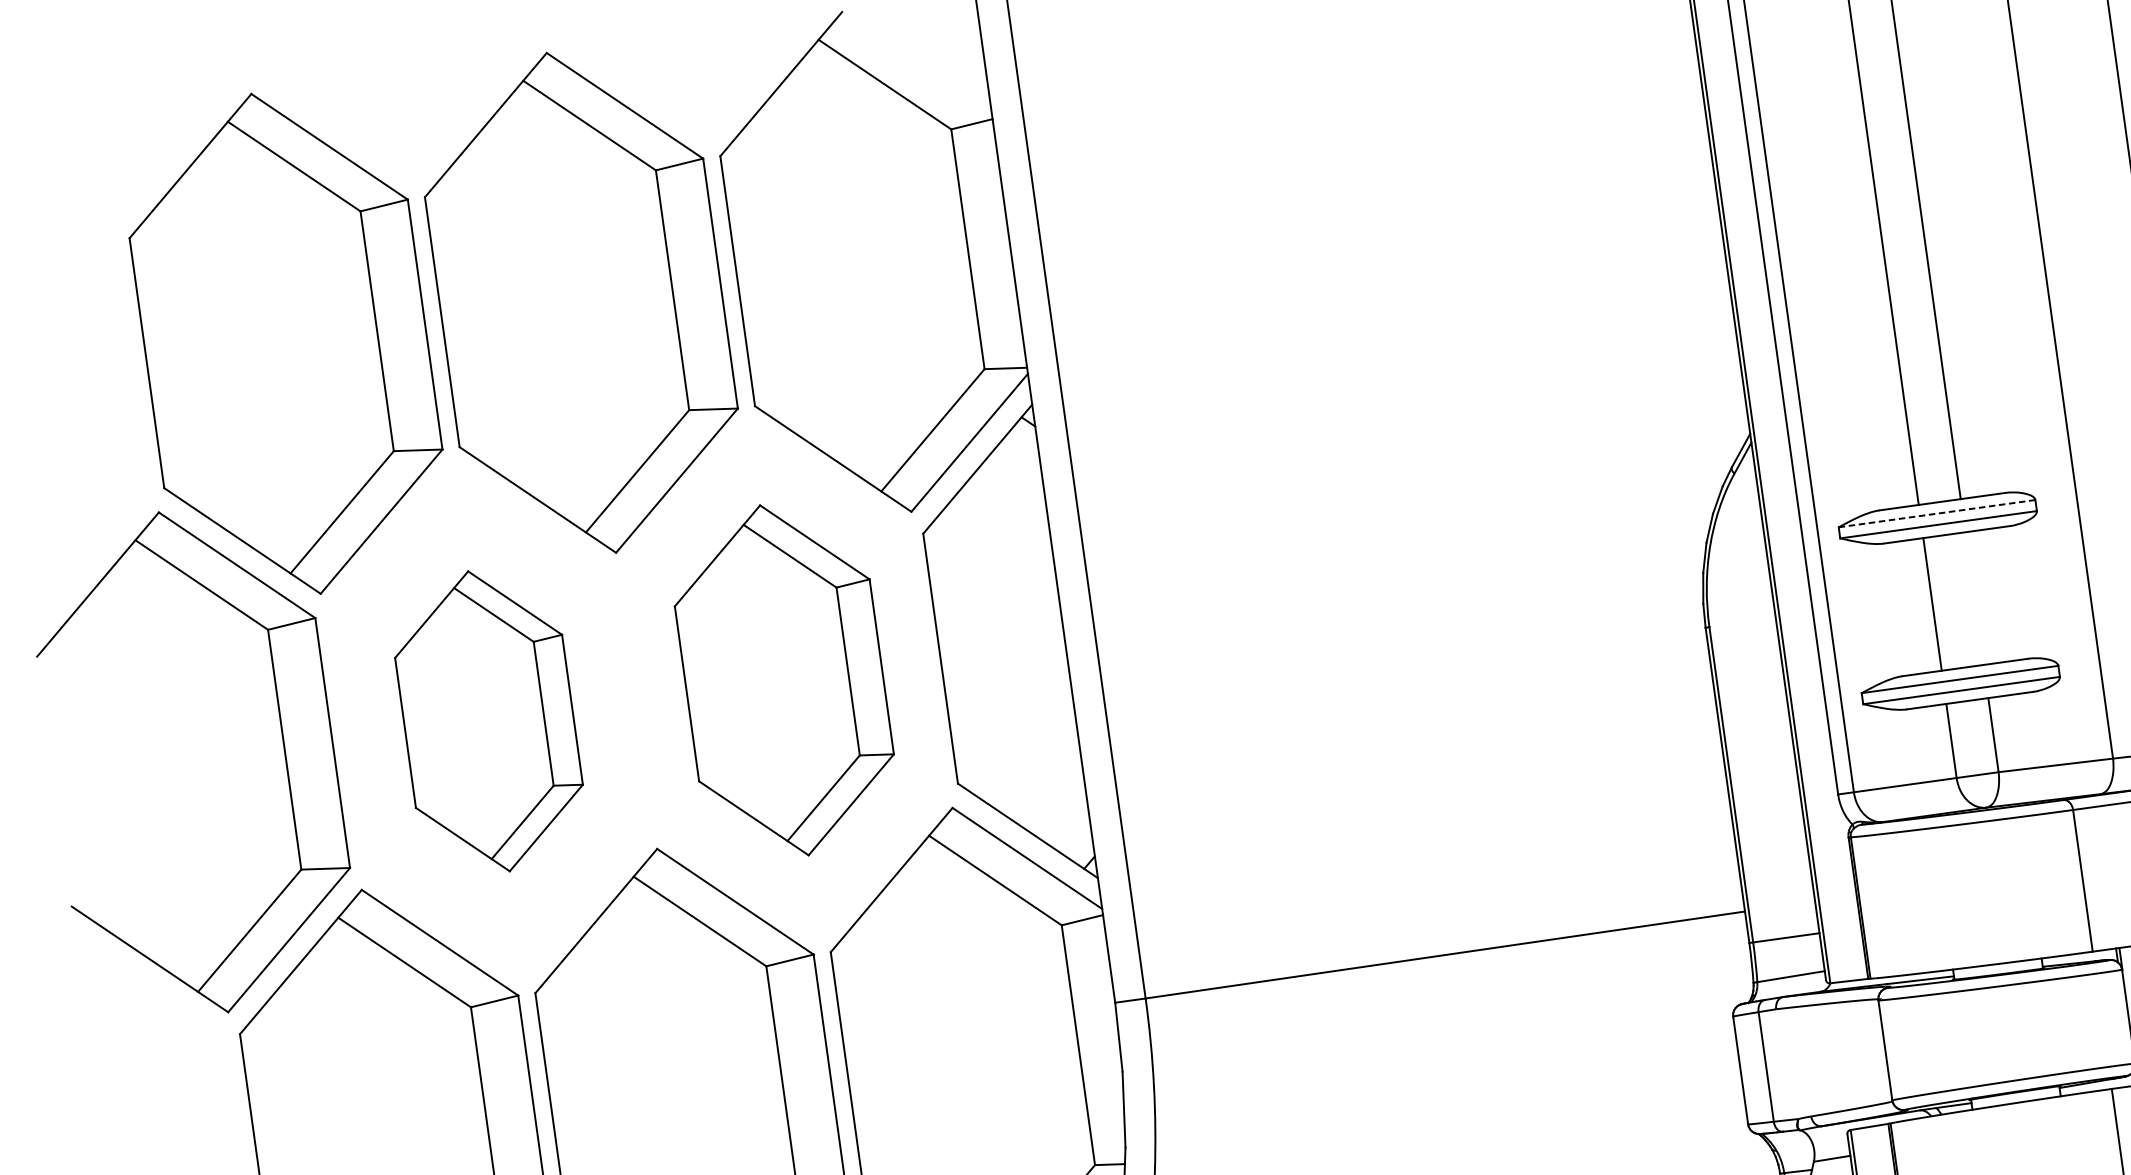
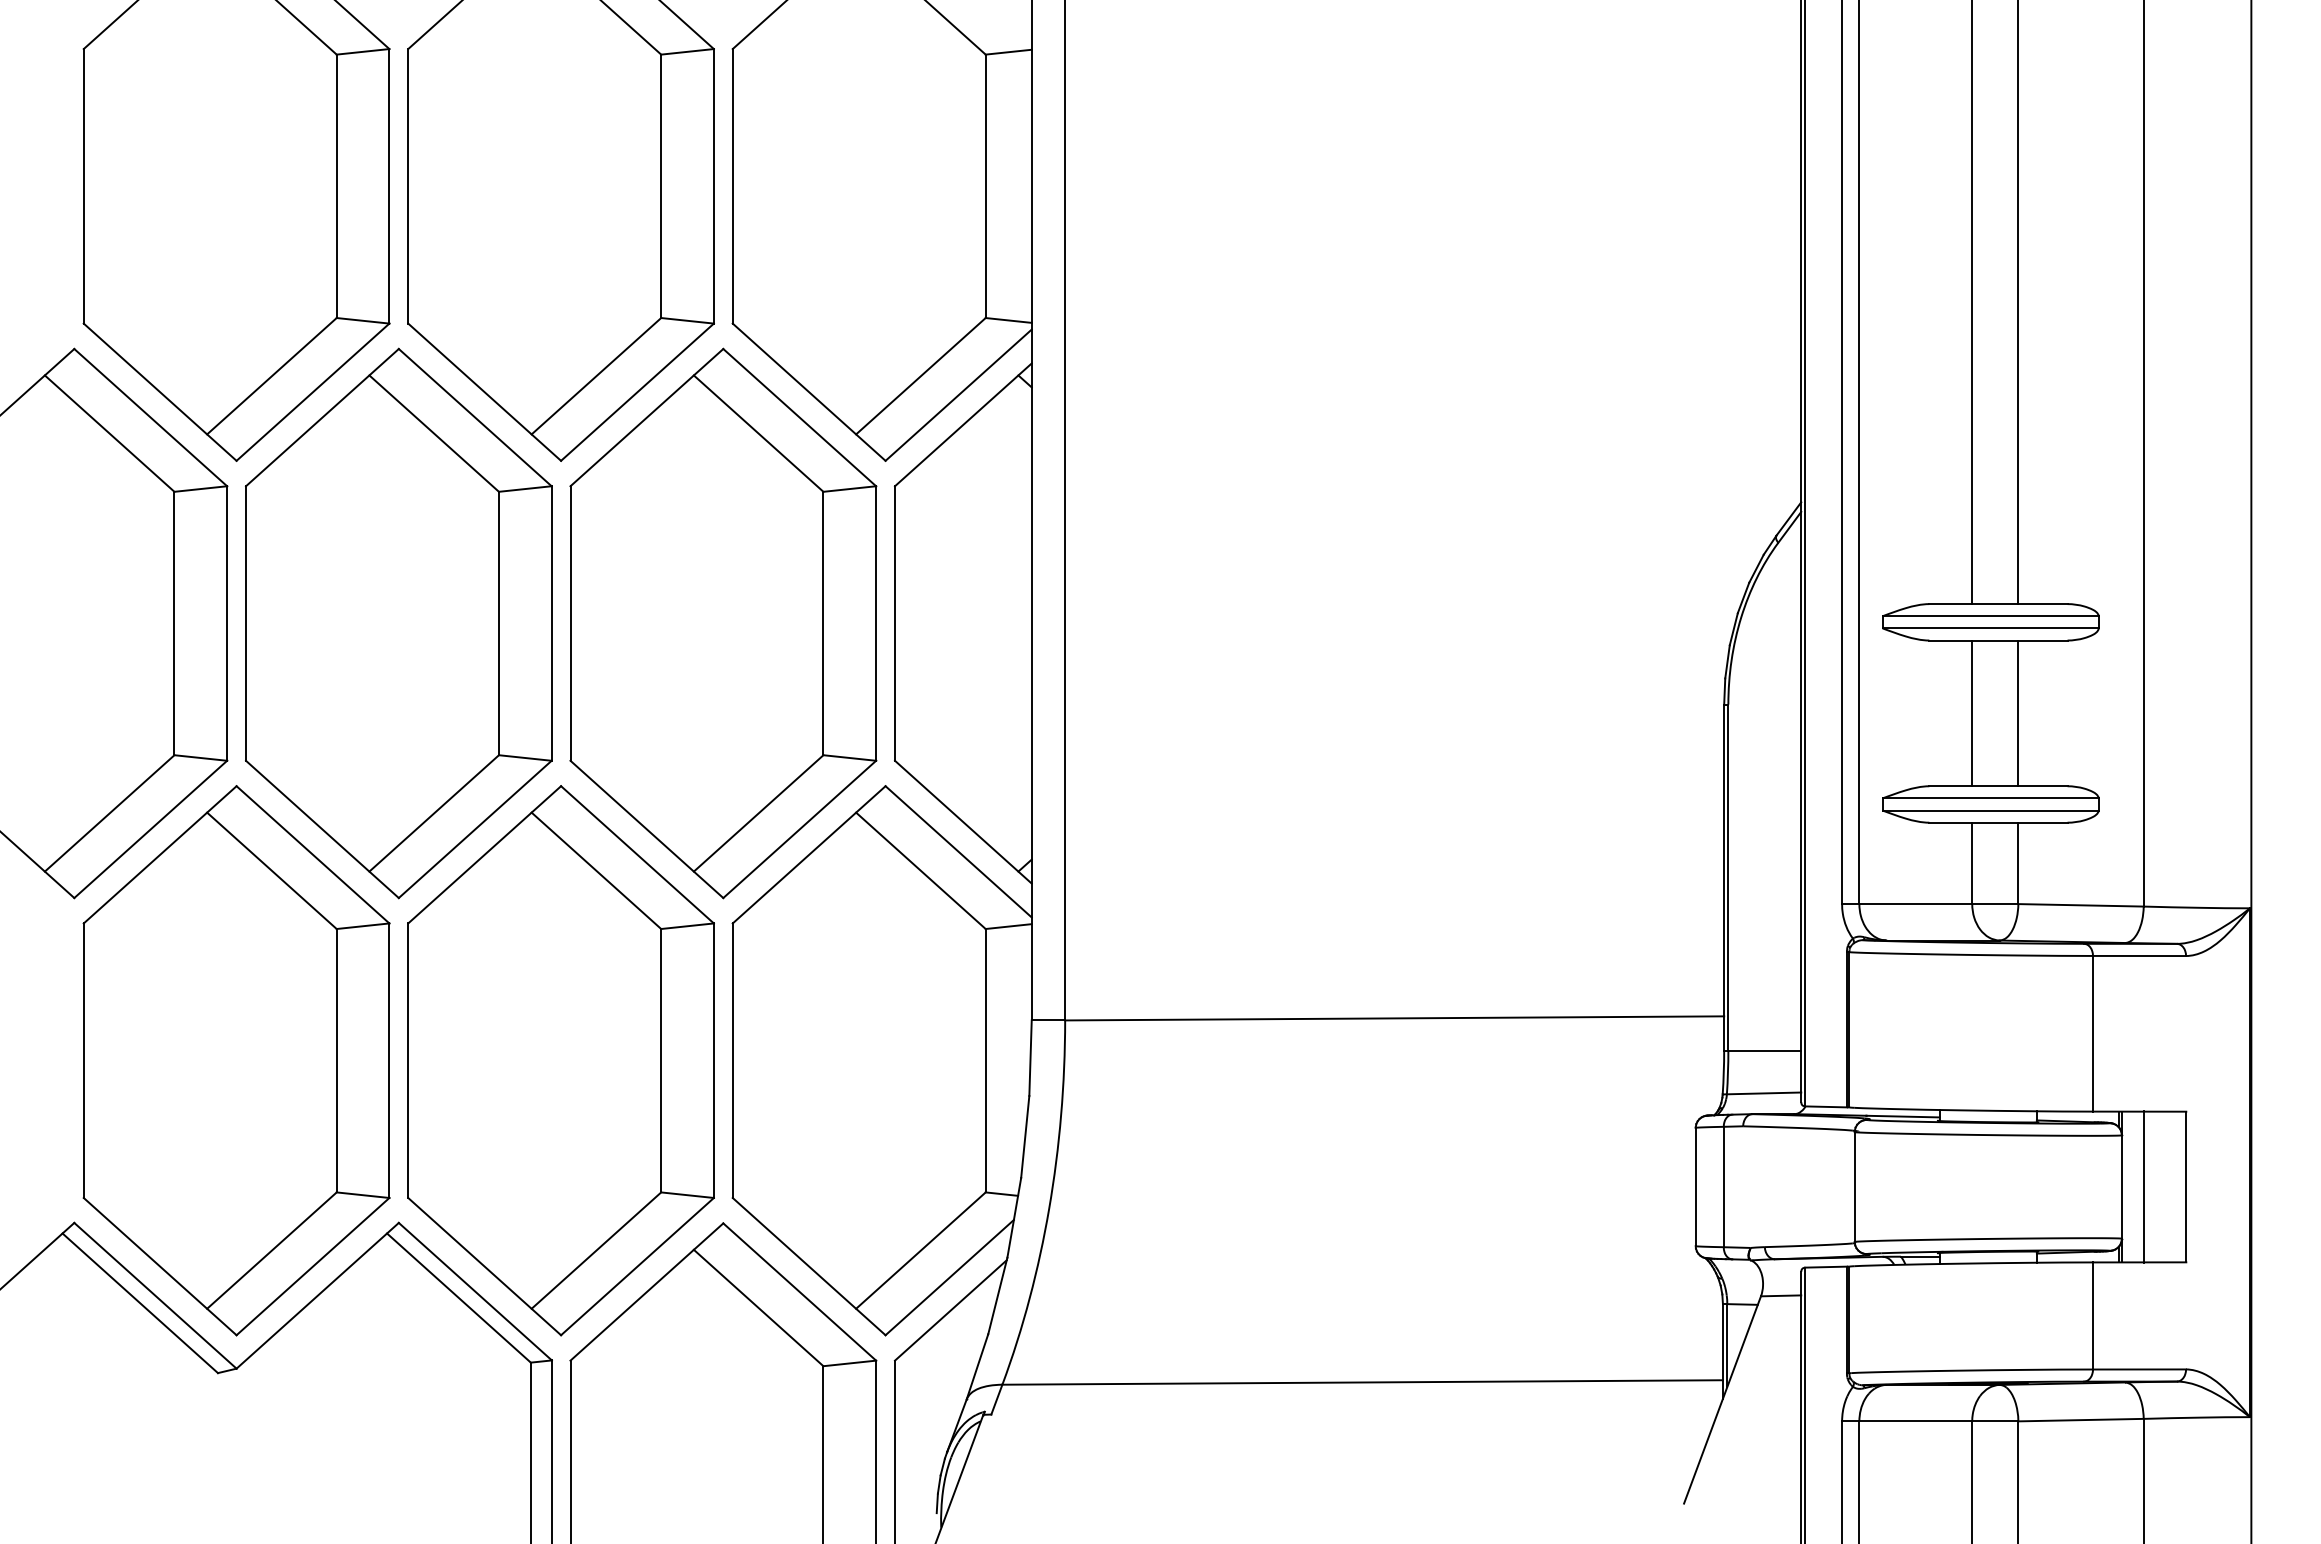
line: (1936, 513) -> (1990, 616), dashed -> solid
line: (1974, 598) -> (2018, 713), added
part: (784, 680) -> (723, 623), size x1.43
part: (488, 721) -> (398, 623), size x1.67

